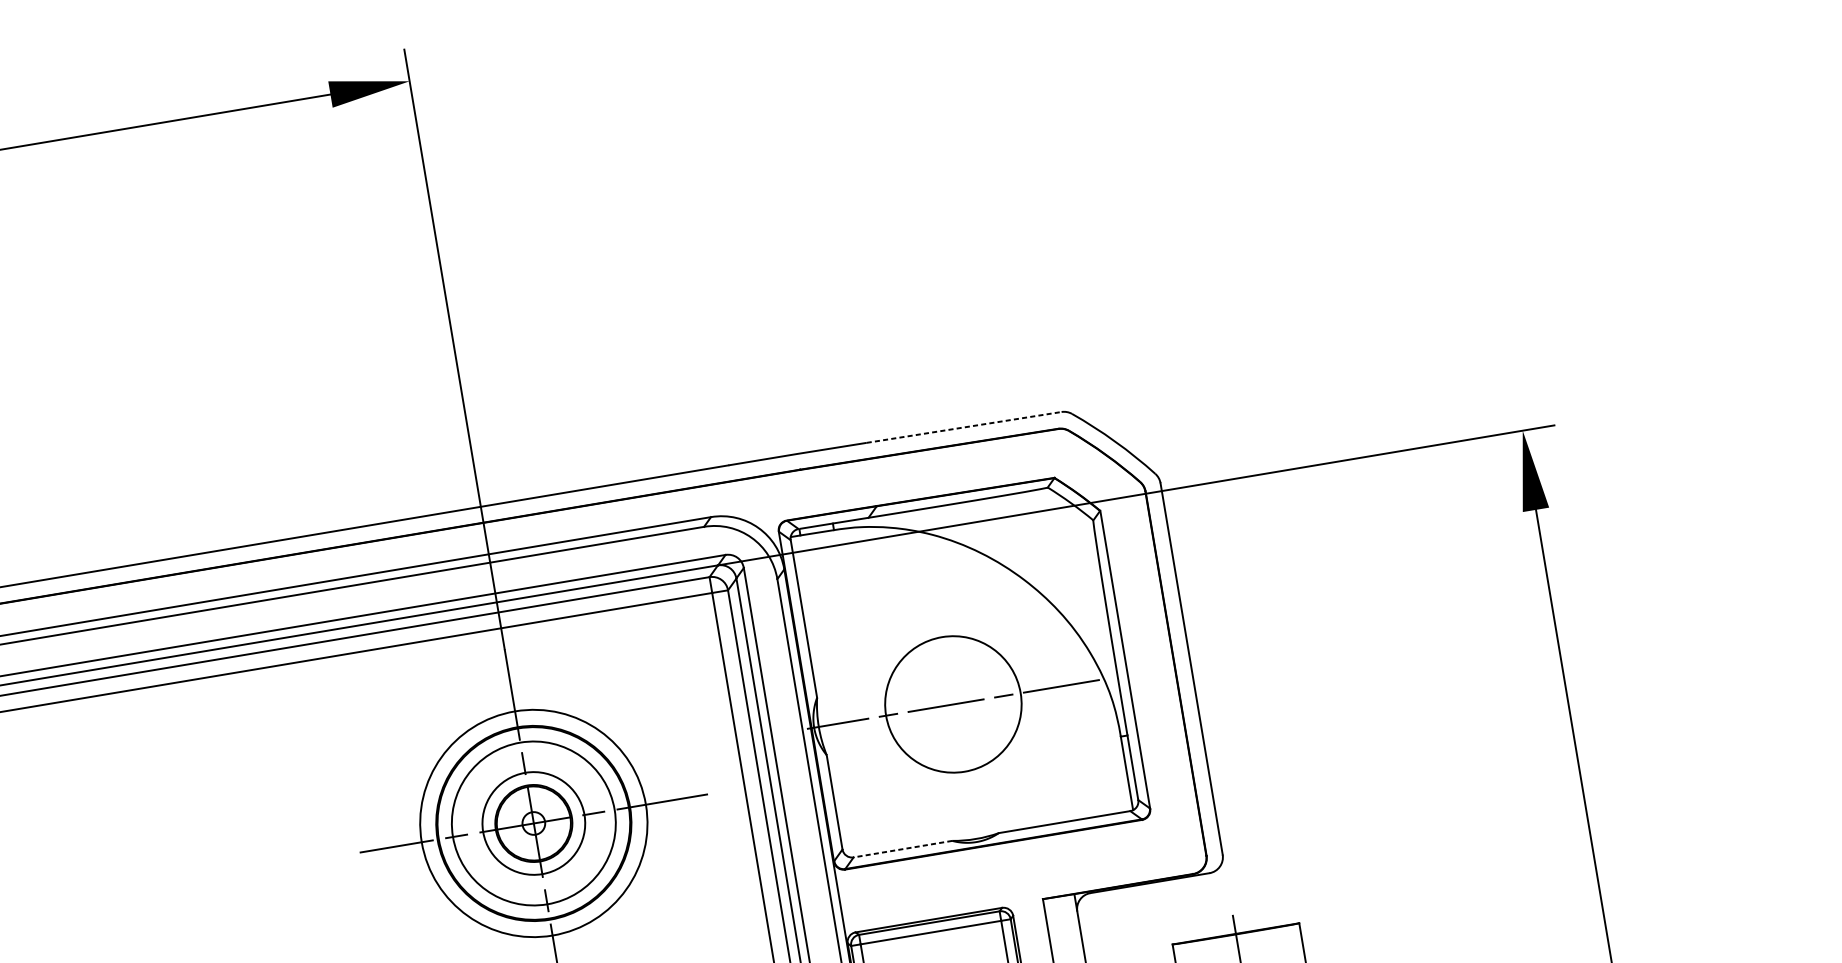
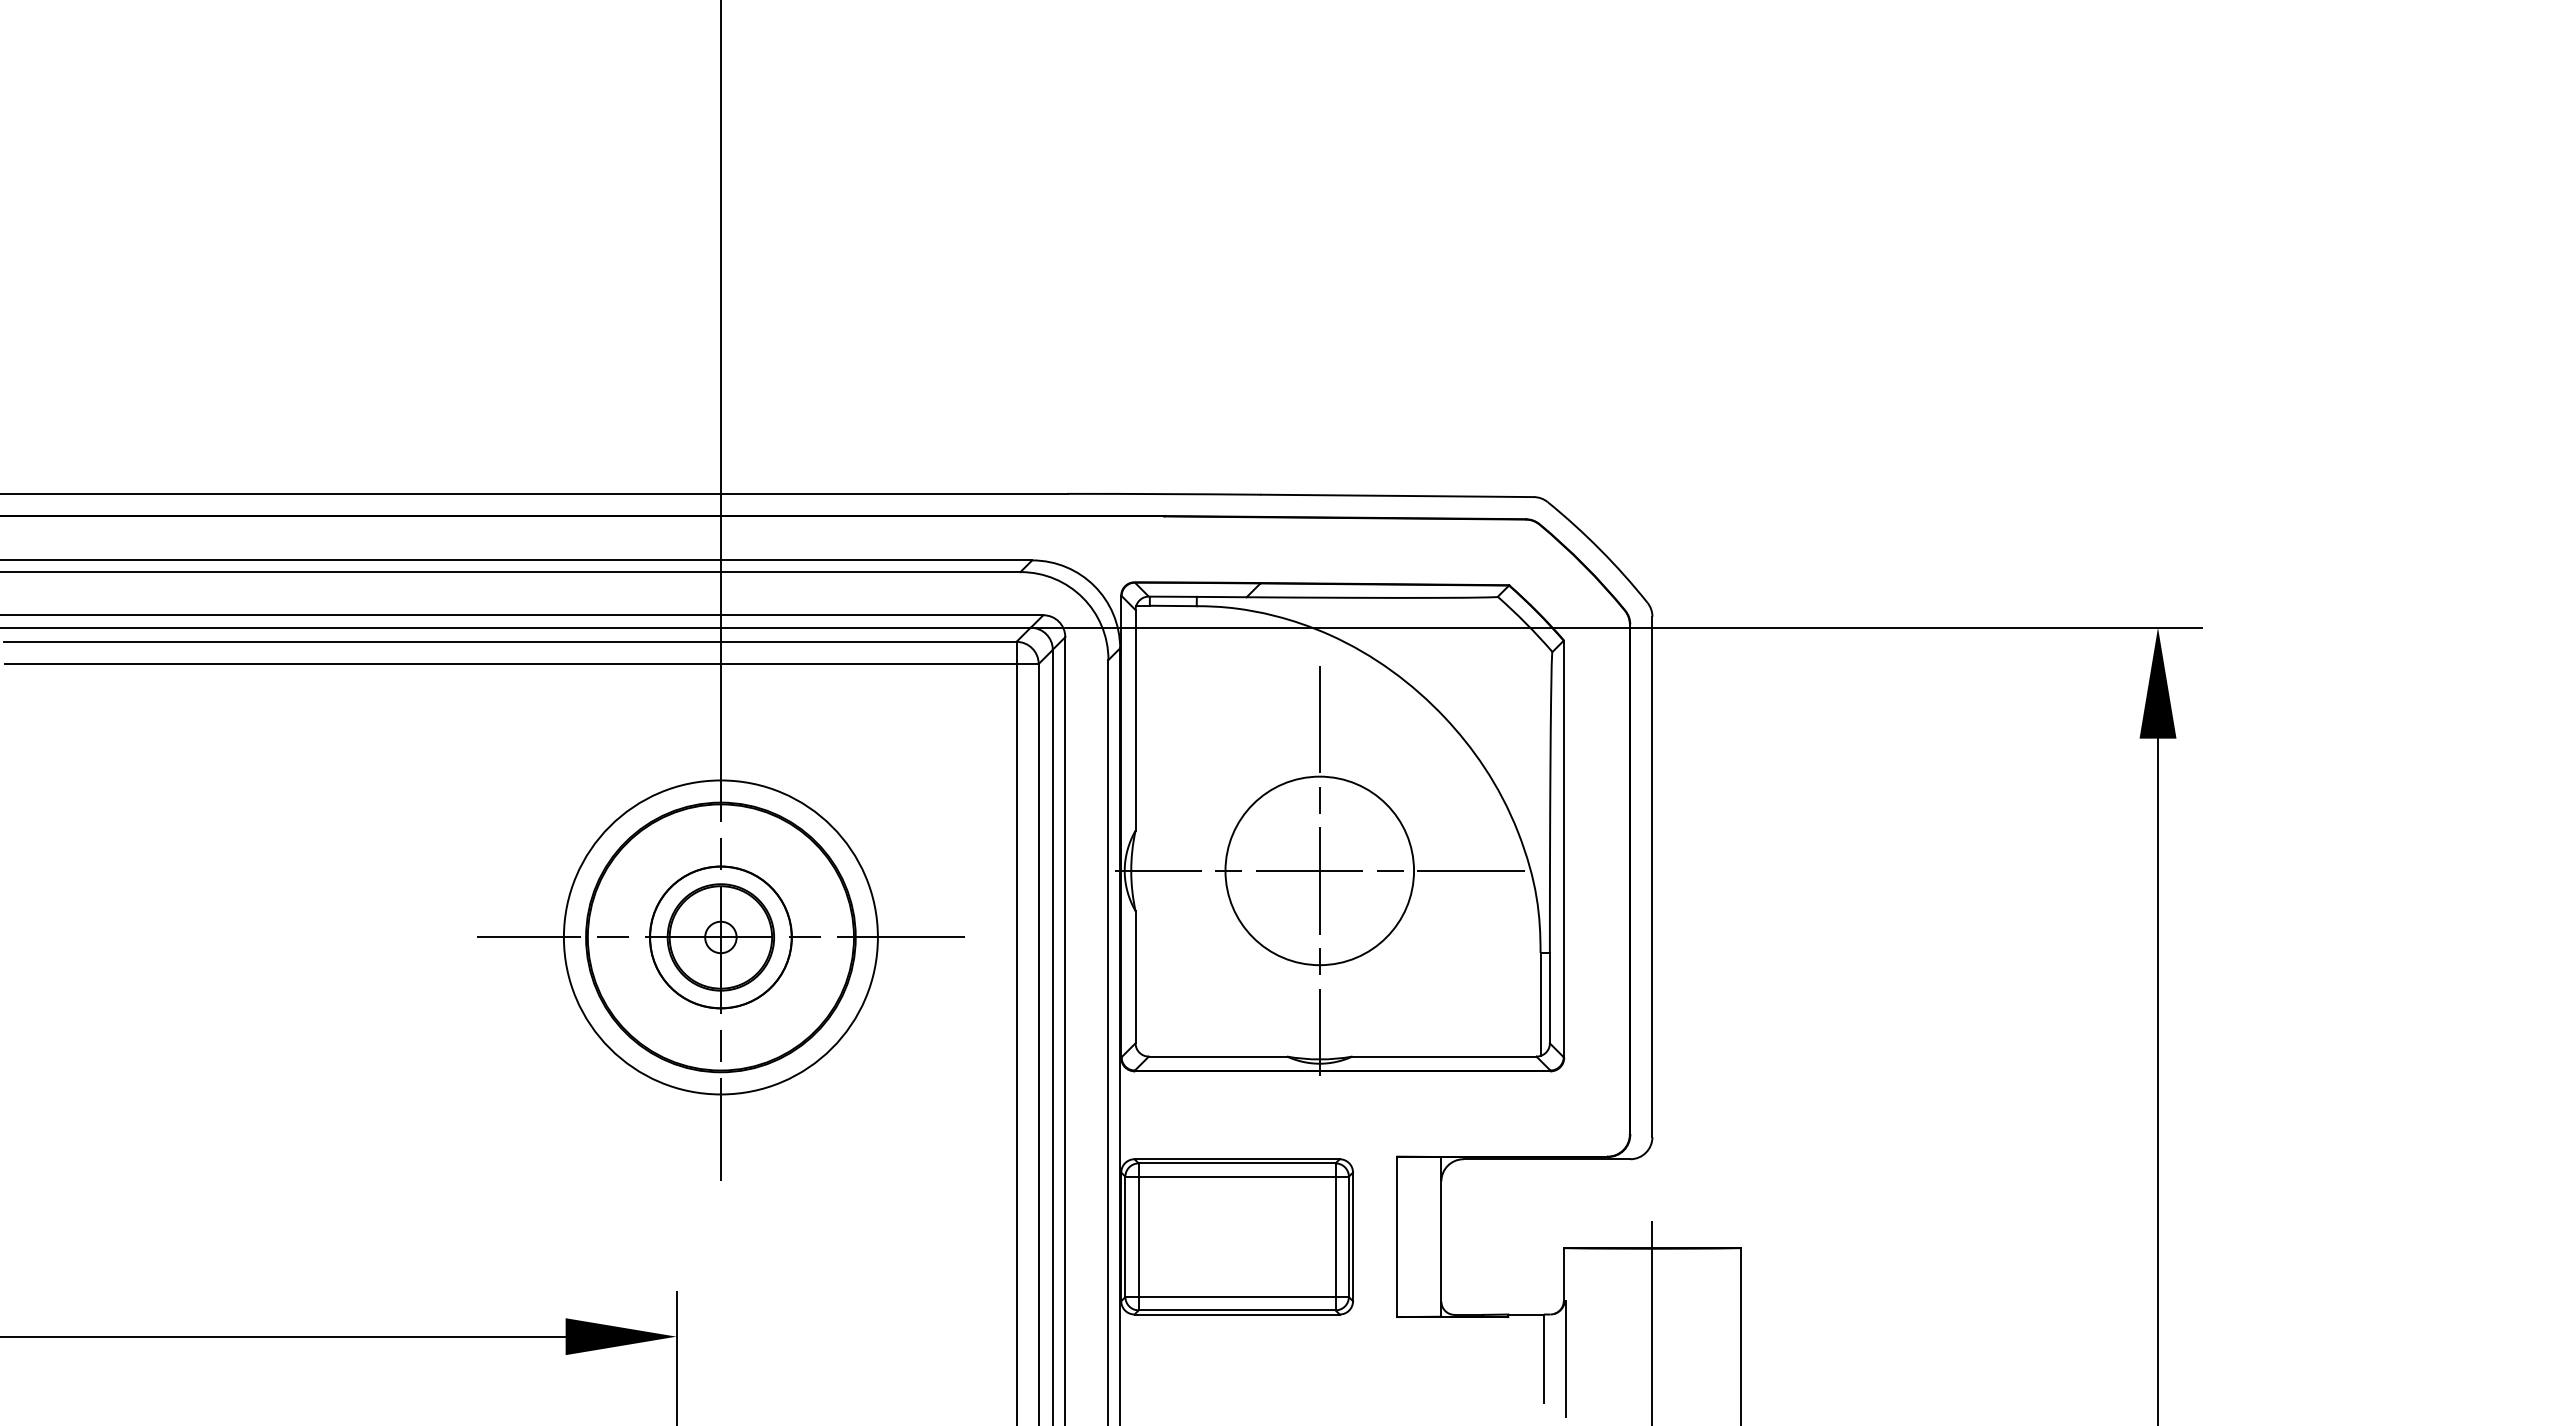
line: (964, 427) -> (1398, 495), dashed -> solid
line: (953, 704) -> (1319, 870), added
circle: (533, 823) -> (720, 937), size x0.62
line: (902, 849) -> (1217, 1056), dashed -> solid

